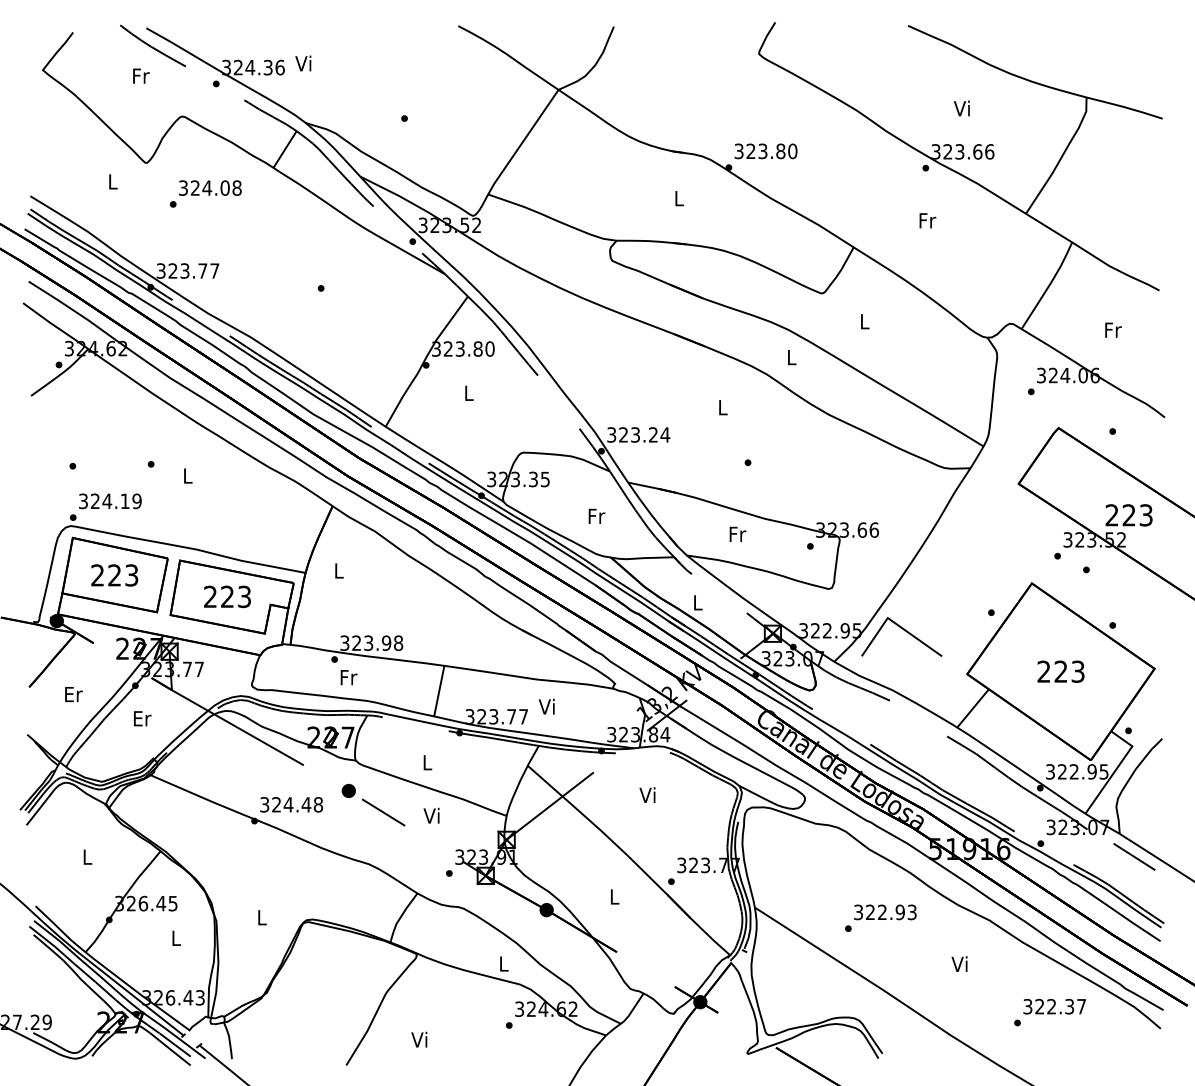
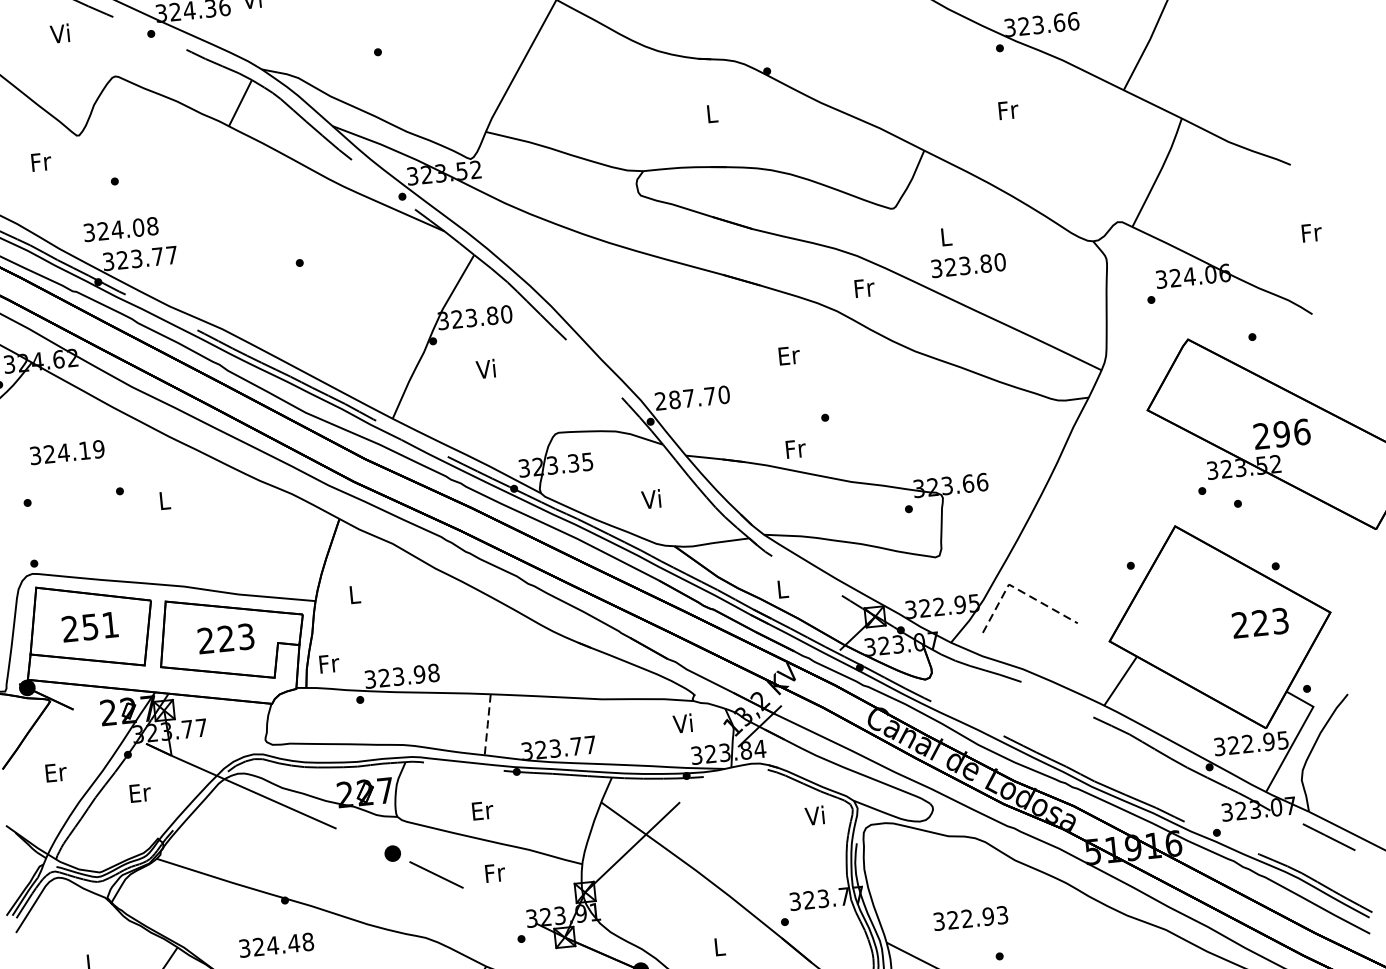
text: (140, 75) -> (60, 33), Fr -> Vi
text: (765, 151) -> (967, 265), moved
text: (113, 181) -> (41, 161), L -> Fr
text: (210, 187) -> (121, 228), moved
text: (1113, 329) -> (1311, 231), moved
text: (792, 357) -> (865, 288), L -> Fr
text: (467, 392) -> (485, 368), L -> Vi
text: (723, 407) -> (789, 355), L -> Er
text: (638, 434) -> (692, 397), 323.24 -> 287.70
text: (110, 501) -> (67, 452), moved
text: (596, 515) -> (652, 498), Fr -> Vi
text: (1137, 515) -> (1291, 433), 223 -> 296
text: (737, 533) -> (795, 447), moved
text: (123, 575) -> (100, 626), 223 -> 251
line: (895, 623) -> (1018, 590), solid -> dashed
text: (1060, 671) -> (1259, 622), moved
text: (348, 677) -> (328, 663), moved
line: (439, 691) -> (488, 725), solid -> dashed
text: (546, 706) -> (682, 723), moved
text: (427, 762) -> (482, 810), L -> Er
text: (647, 794) -> (814, 814), moved
text: (291, 804) -> (276, 944), moved
text: (432, 815) -> (494, 872), Vi -> Fr
text: (885, 912) -> (970, 918), moved

